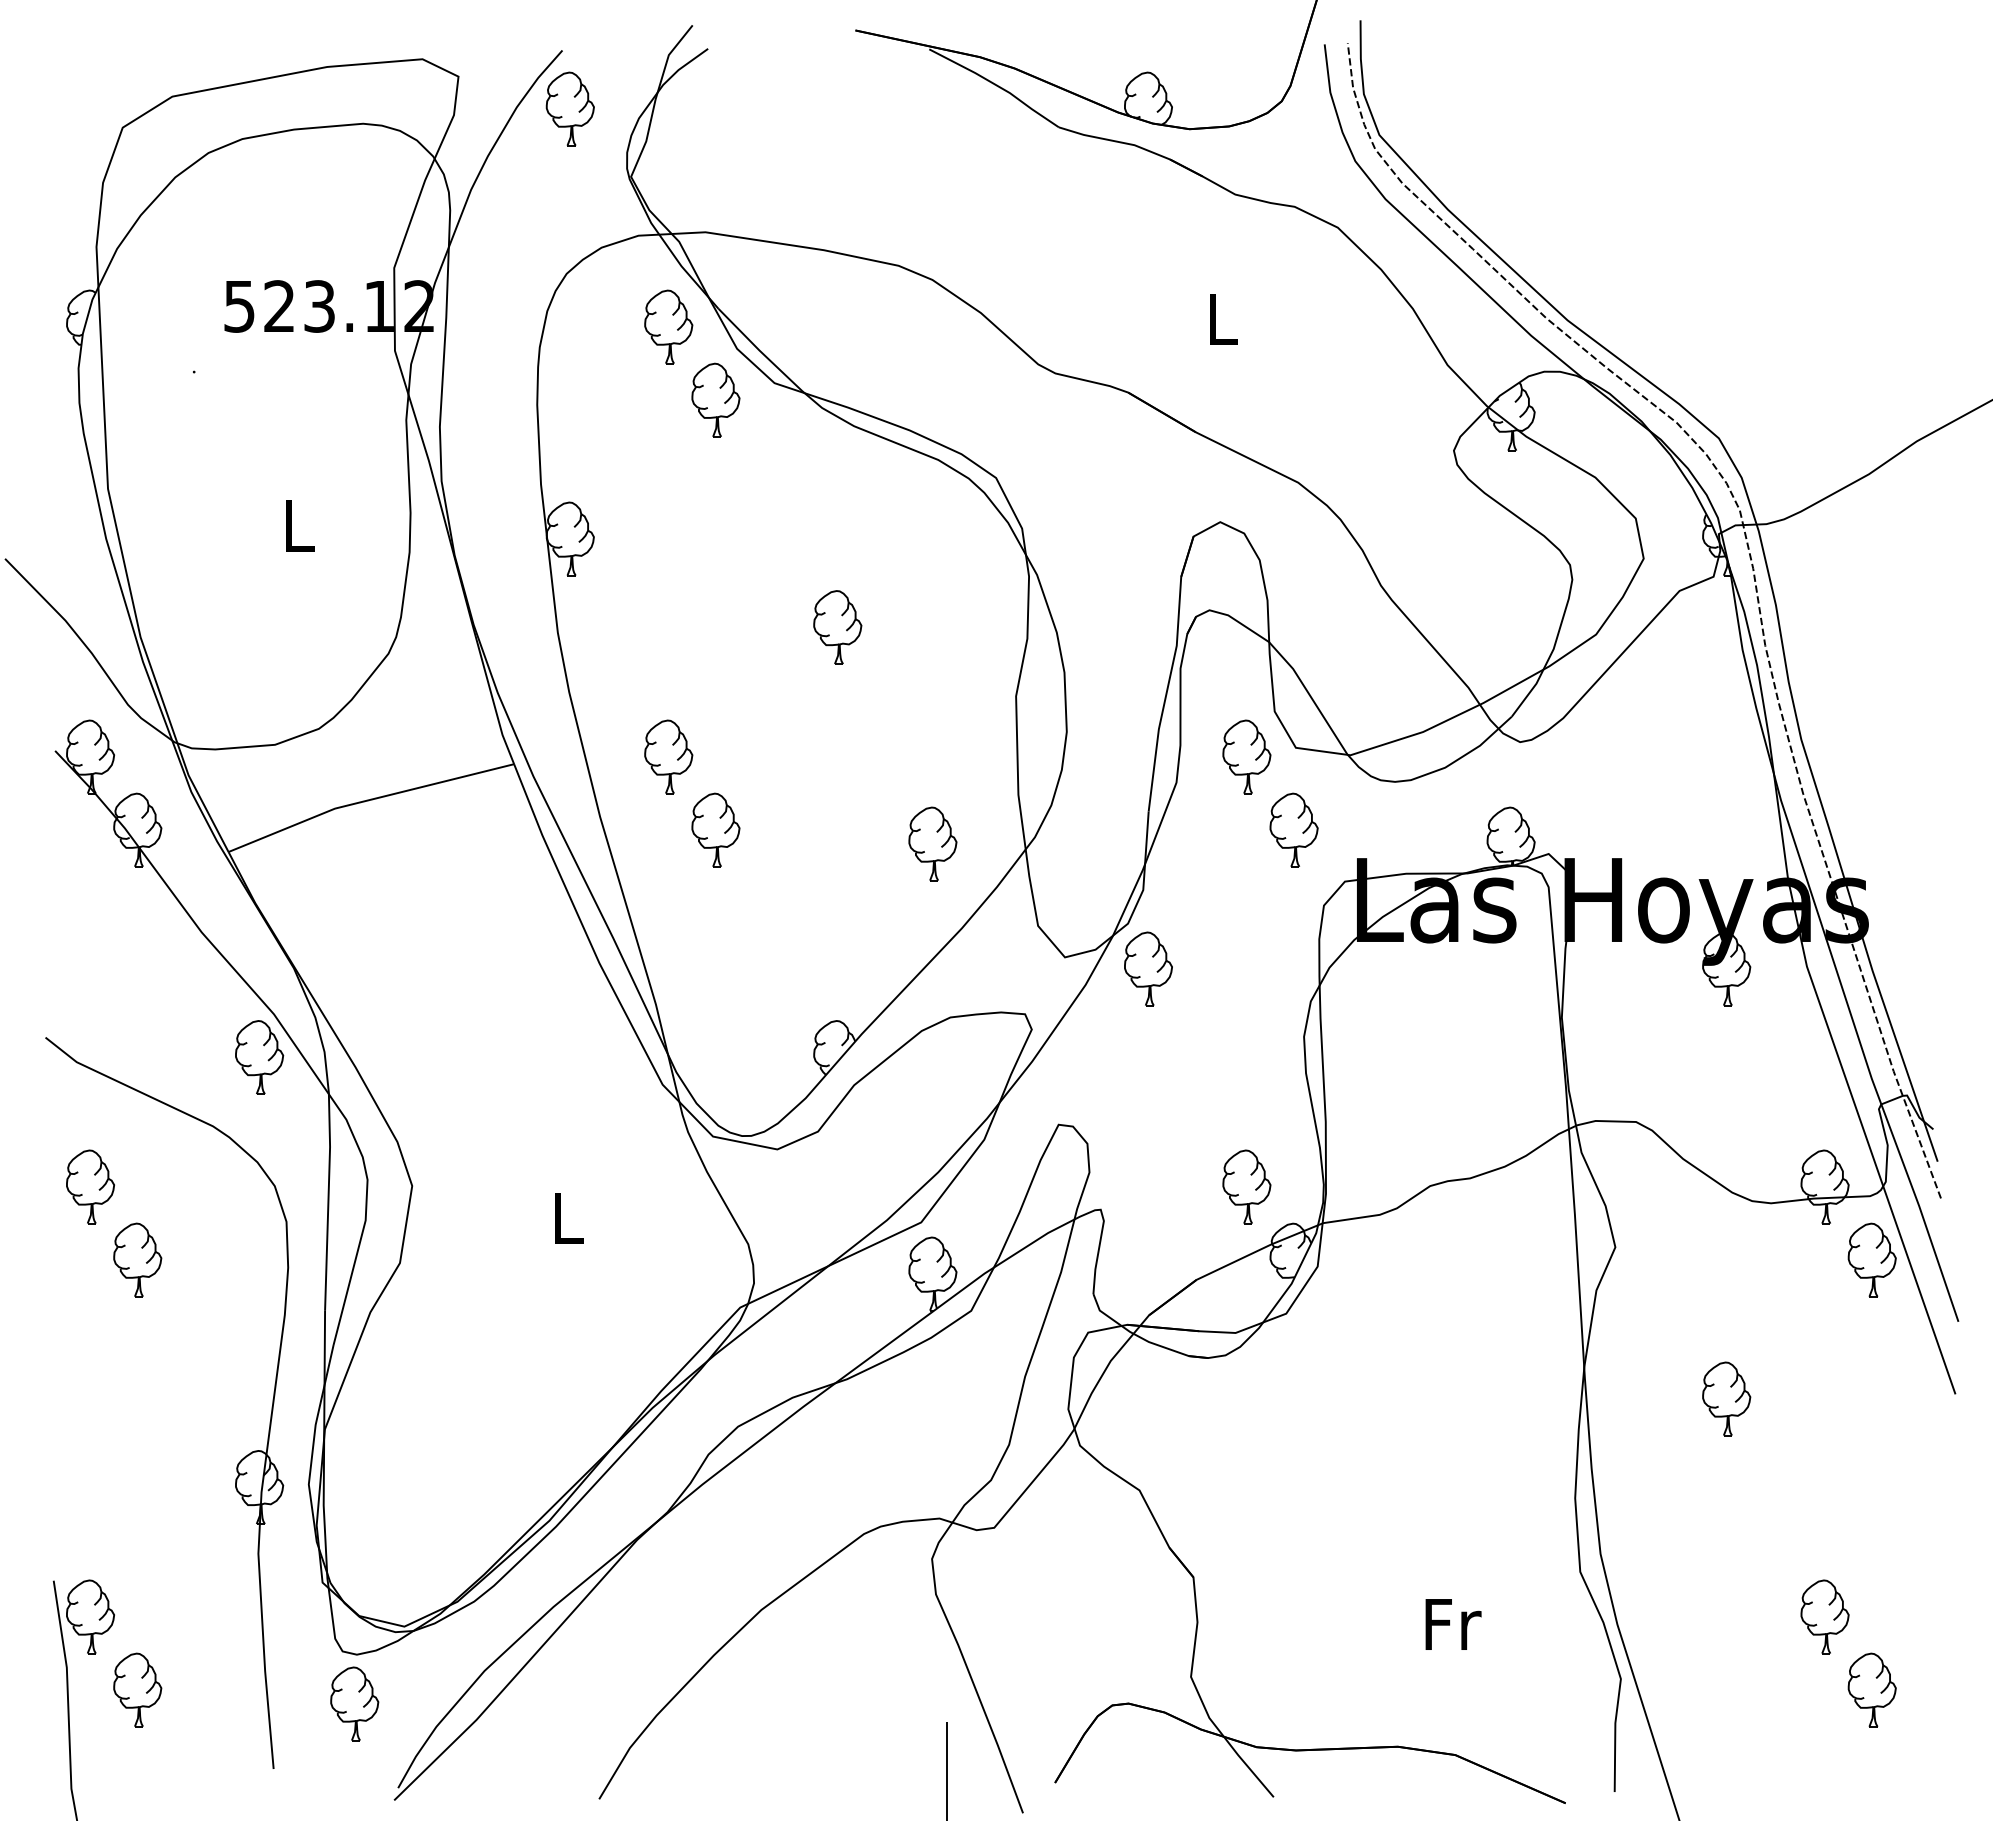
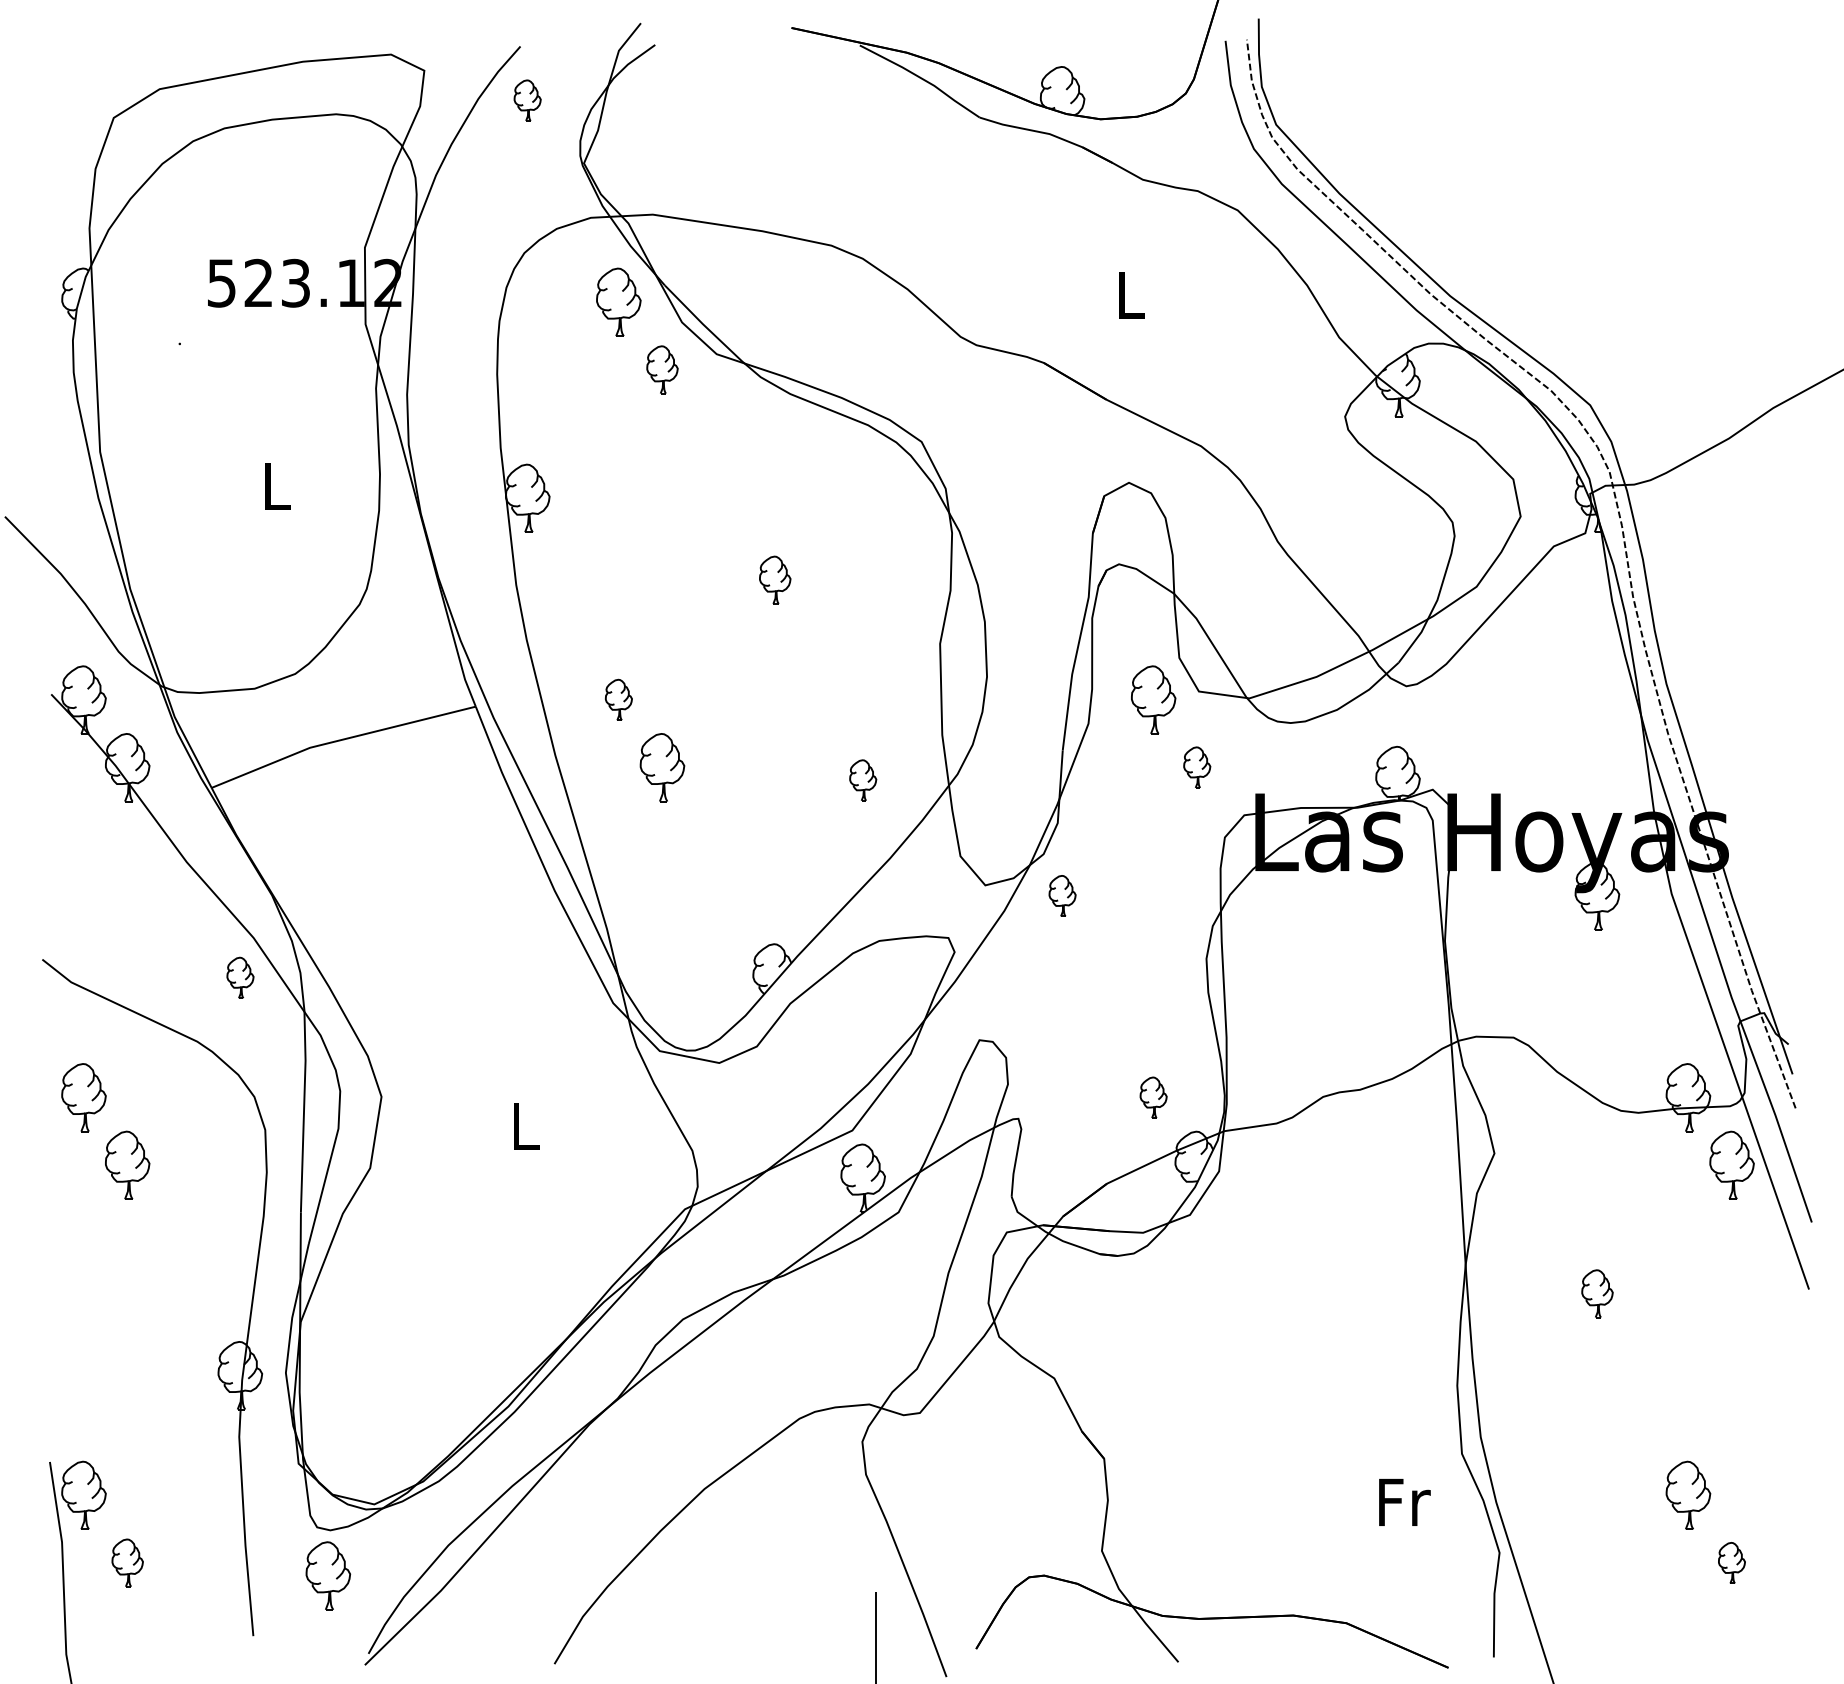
part: (569, 108) -> (527, 100), size x0.6
part: (715, 399) -> (662, 369), size x0.7
part: (837, 627) -> (774, 580), size x0.7
part: (668, 756) -> (618, 699), size x0.6
part: (1293, 829) -> (1196, 767), size x0.6
part: (932, 843) -> (862, 780), size x0.6
part: (1148, 968) -> (1062, 895), size x0.6
part: (259, 1057) -> (240, 977), size x0.6
part: (1246, 1186) -> (1153, 1097), size x0.6
part: (1726, 1398) -> (1597, 1293), size x0.7
text: (1453, 1624) -> (1404, 1502), moved
part: (137, 1689) -> (127, 1562), size x0.7
part: (1871, 1689) -> (1731, 1562), size x0.6

